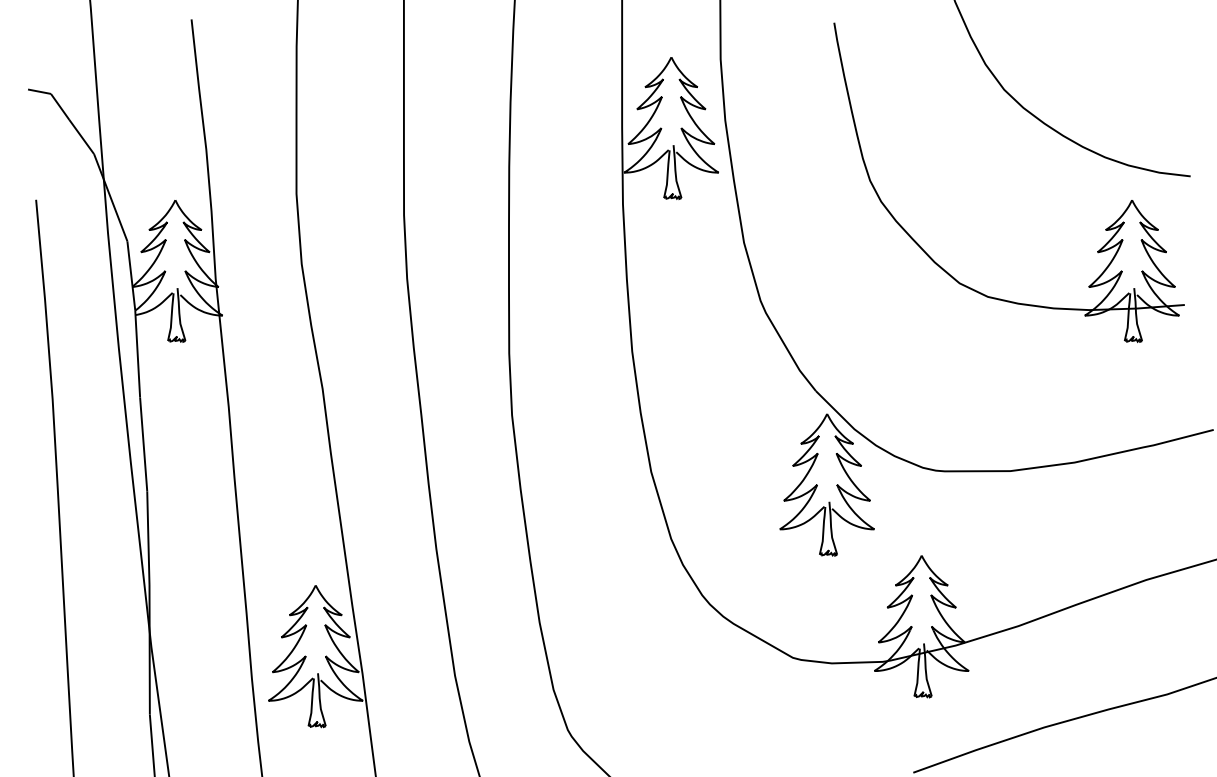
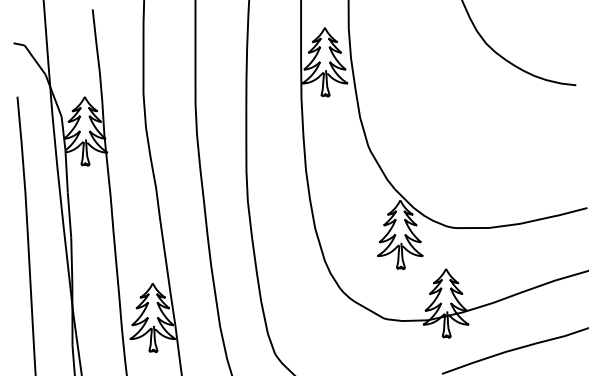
part: (1104, 228) -> (534, 110), removed

